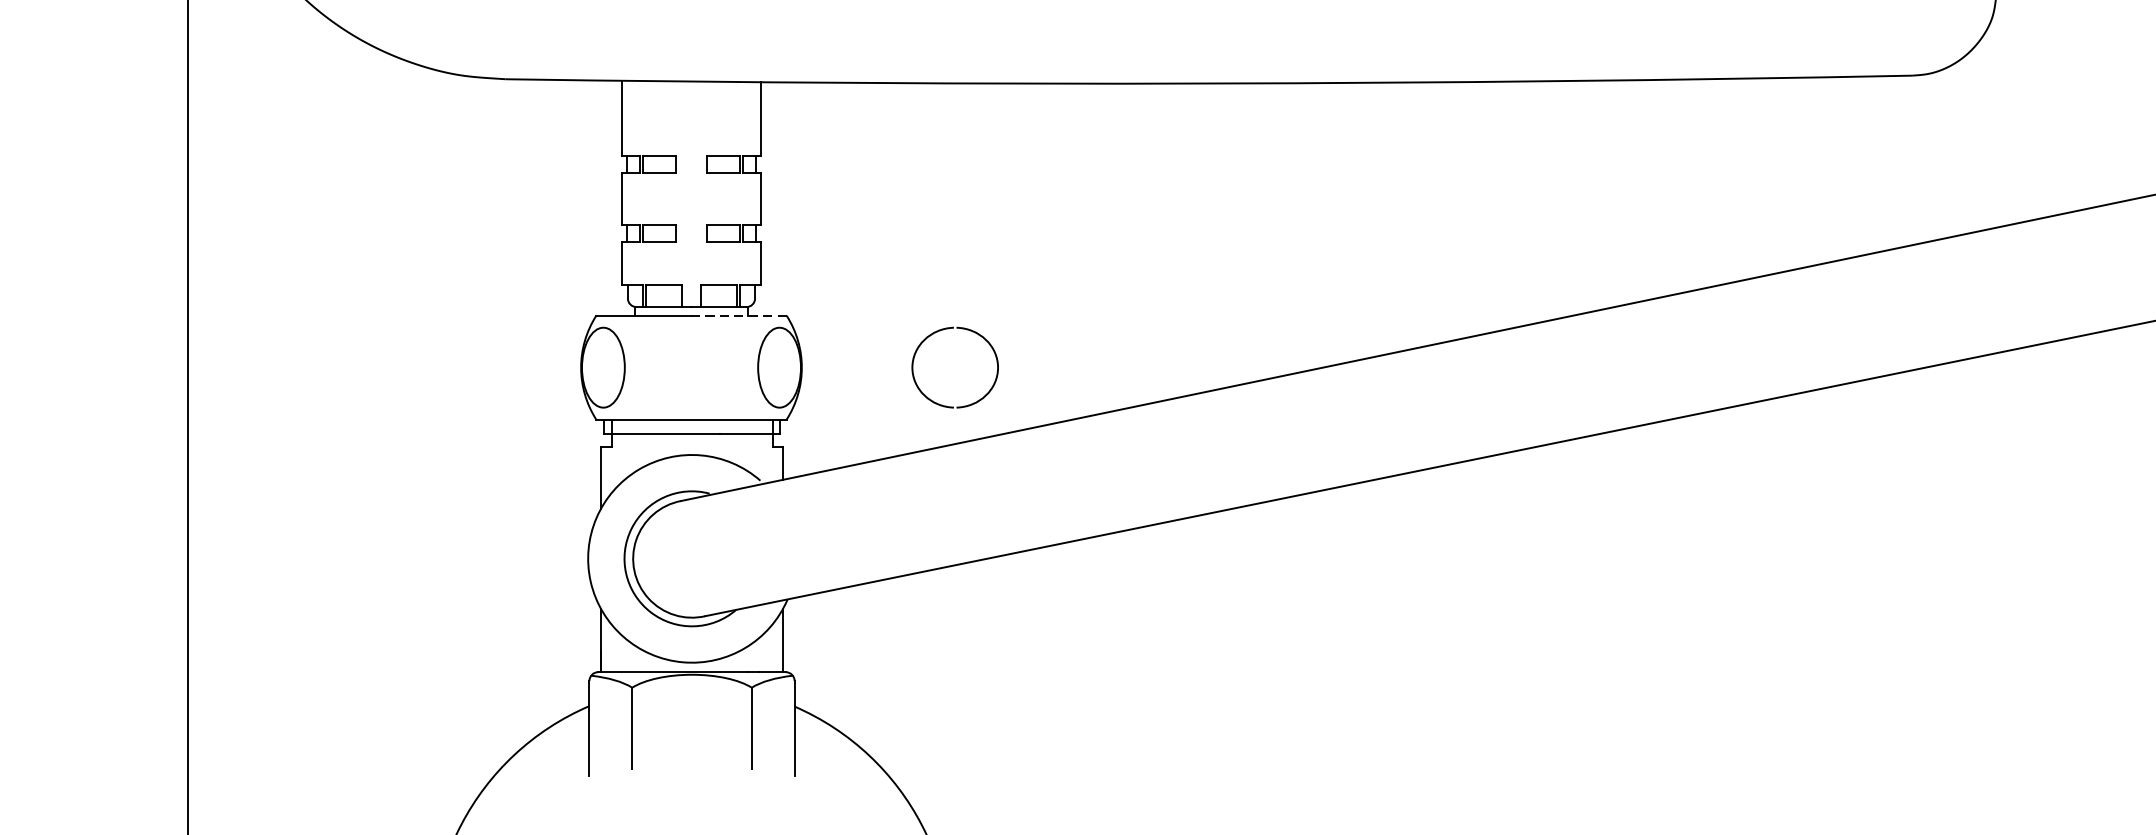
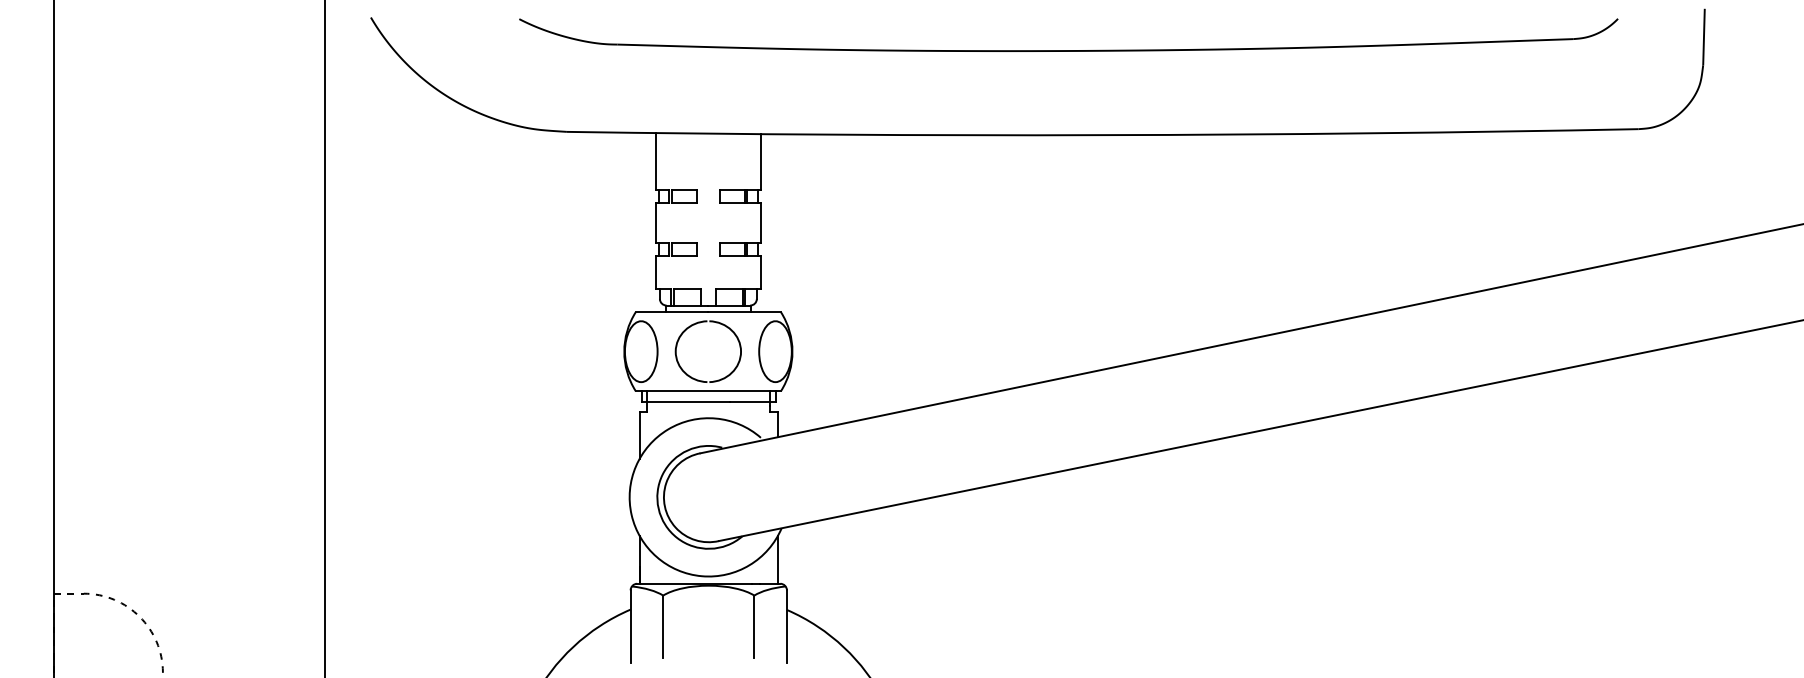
line: (738, 316) -> (744, 312), dashed -> solid
part: (944, 330) -> (700, 323), moved

